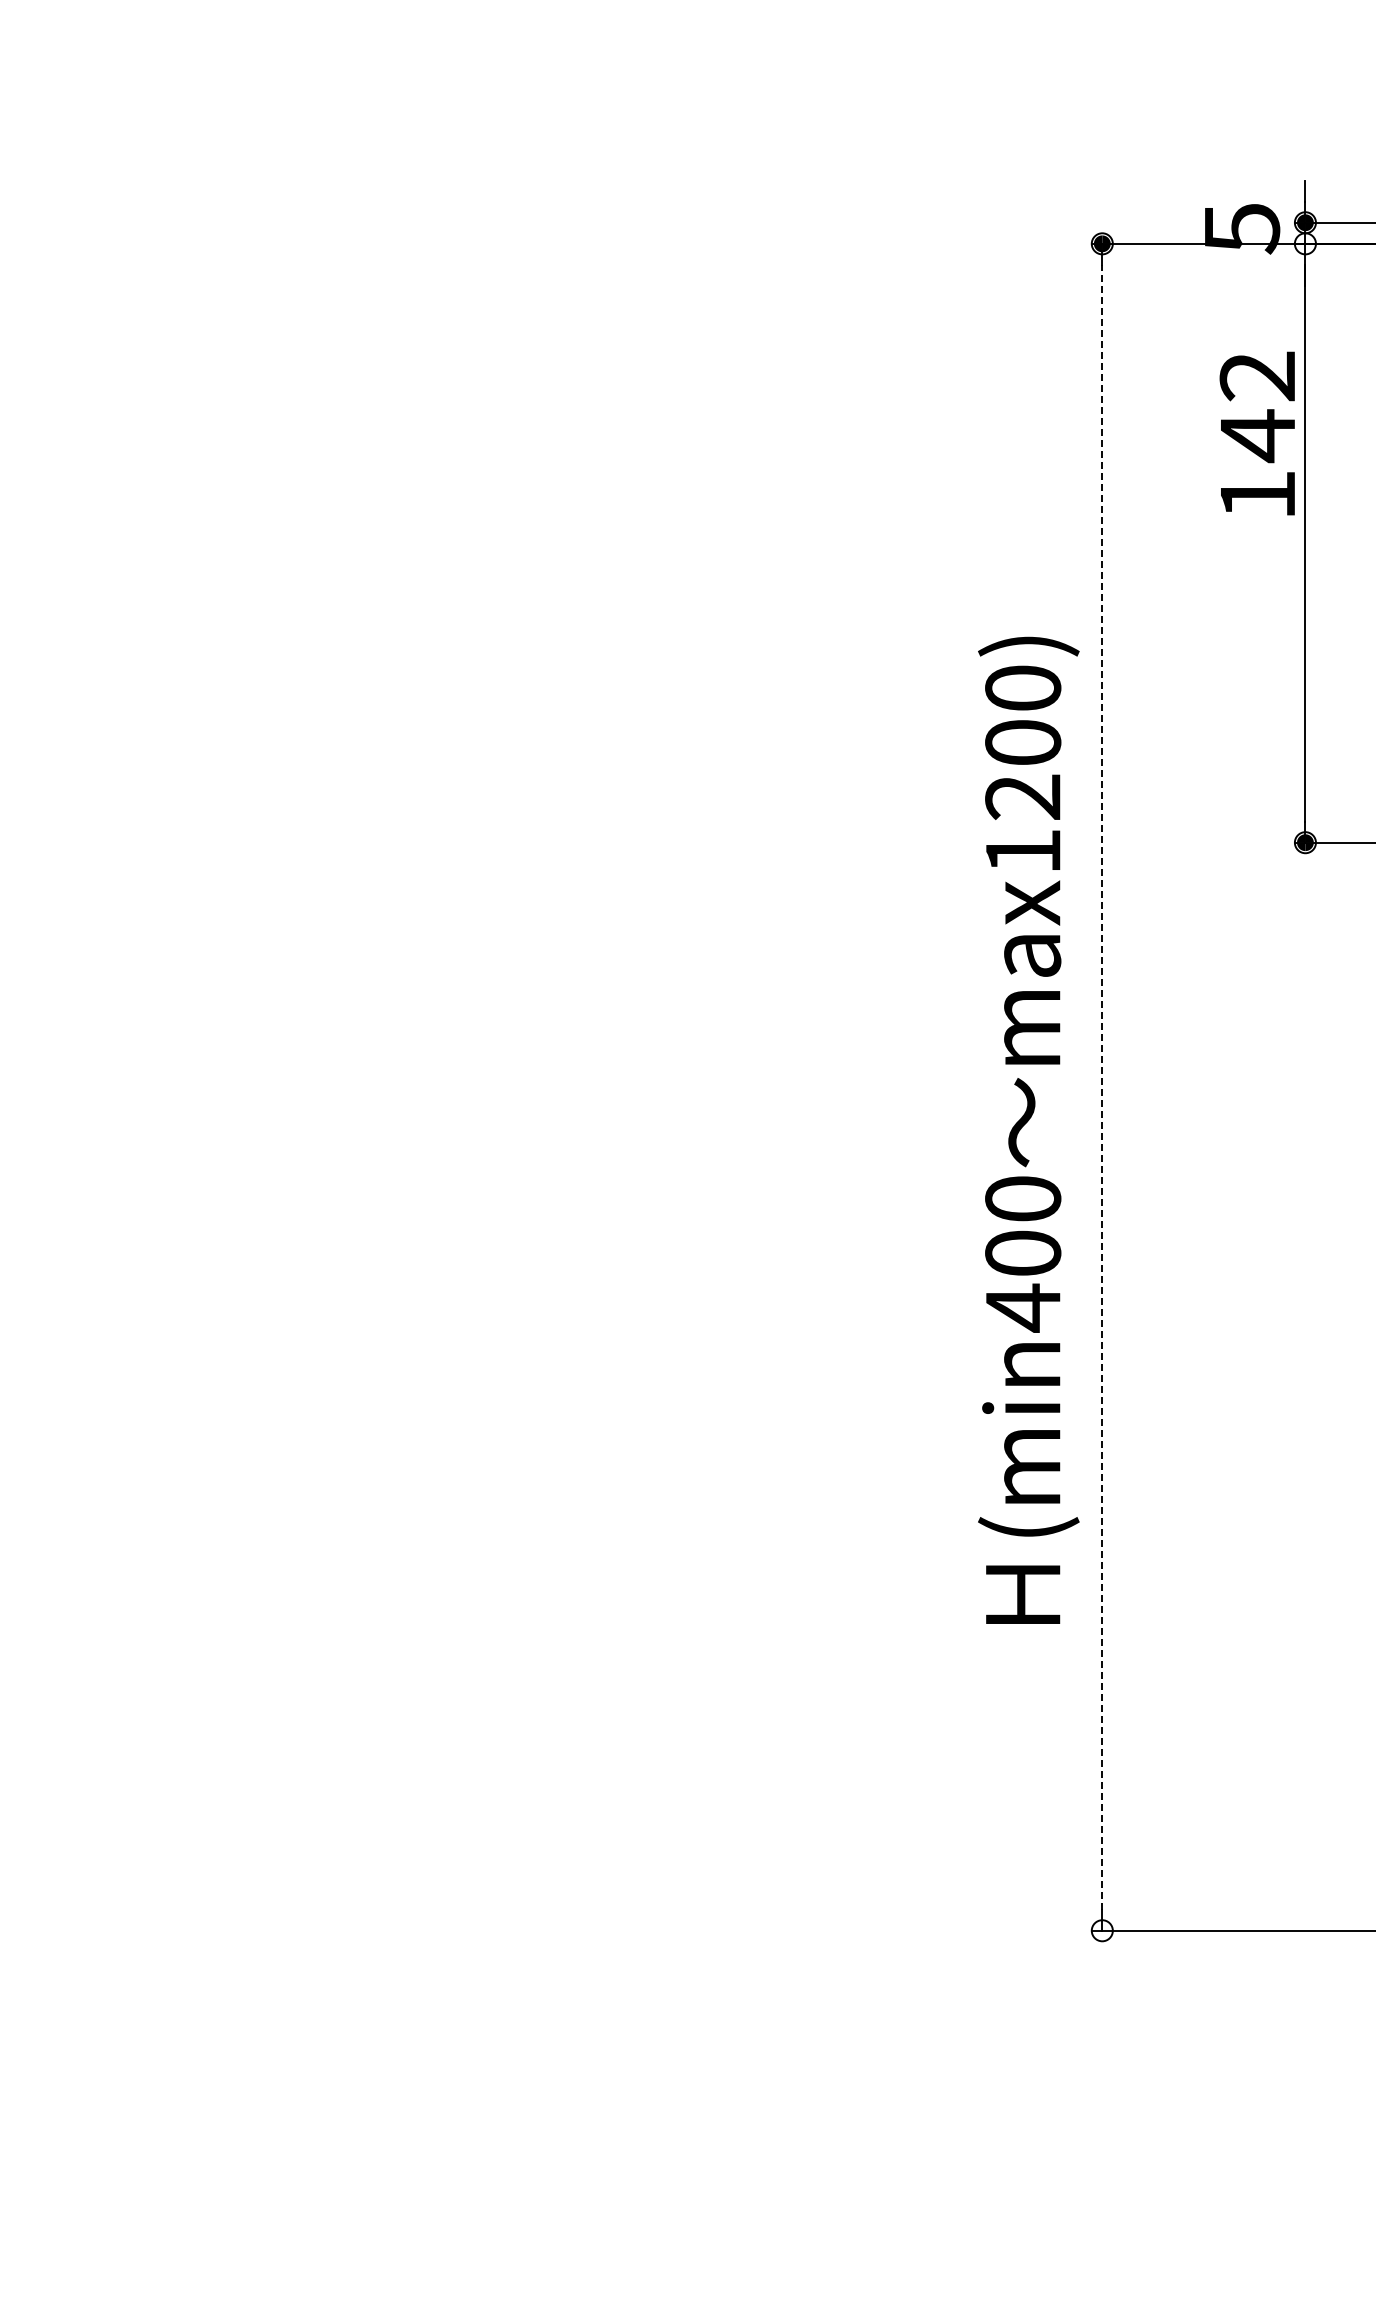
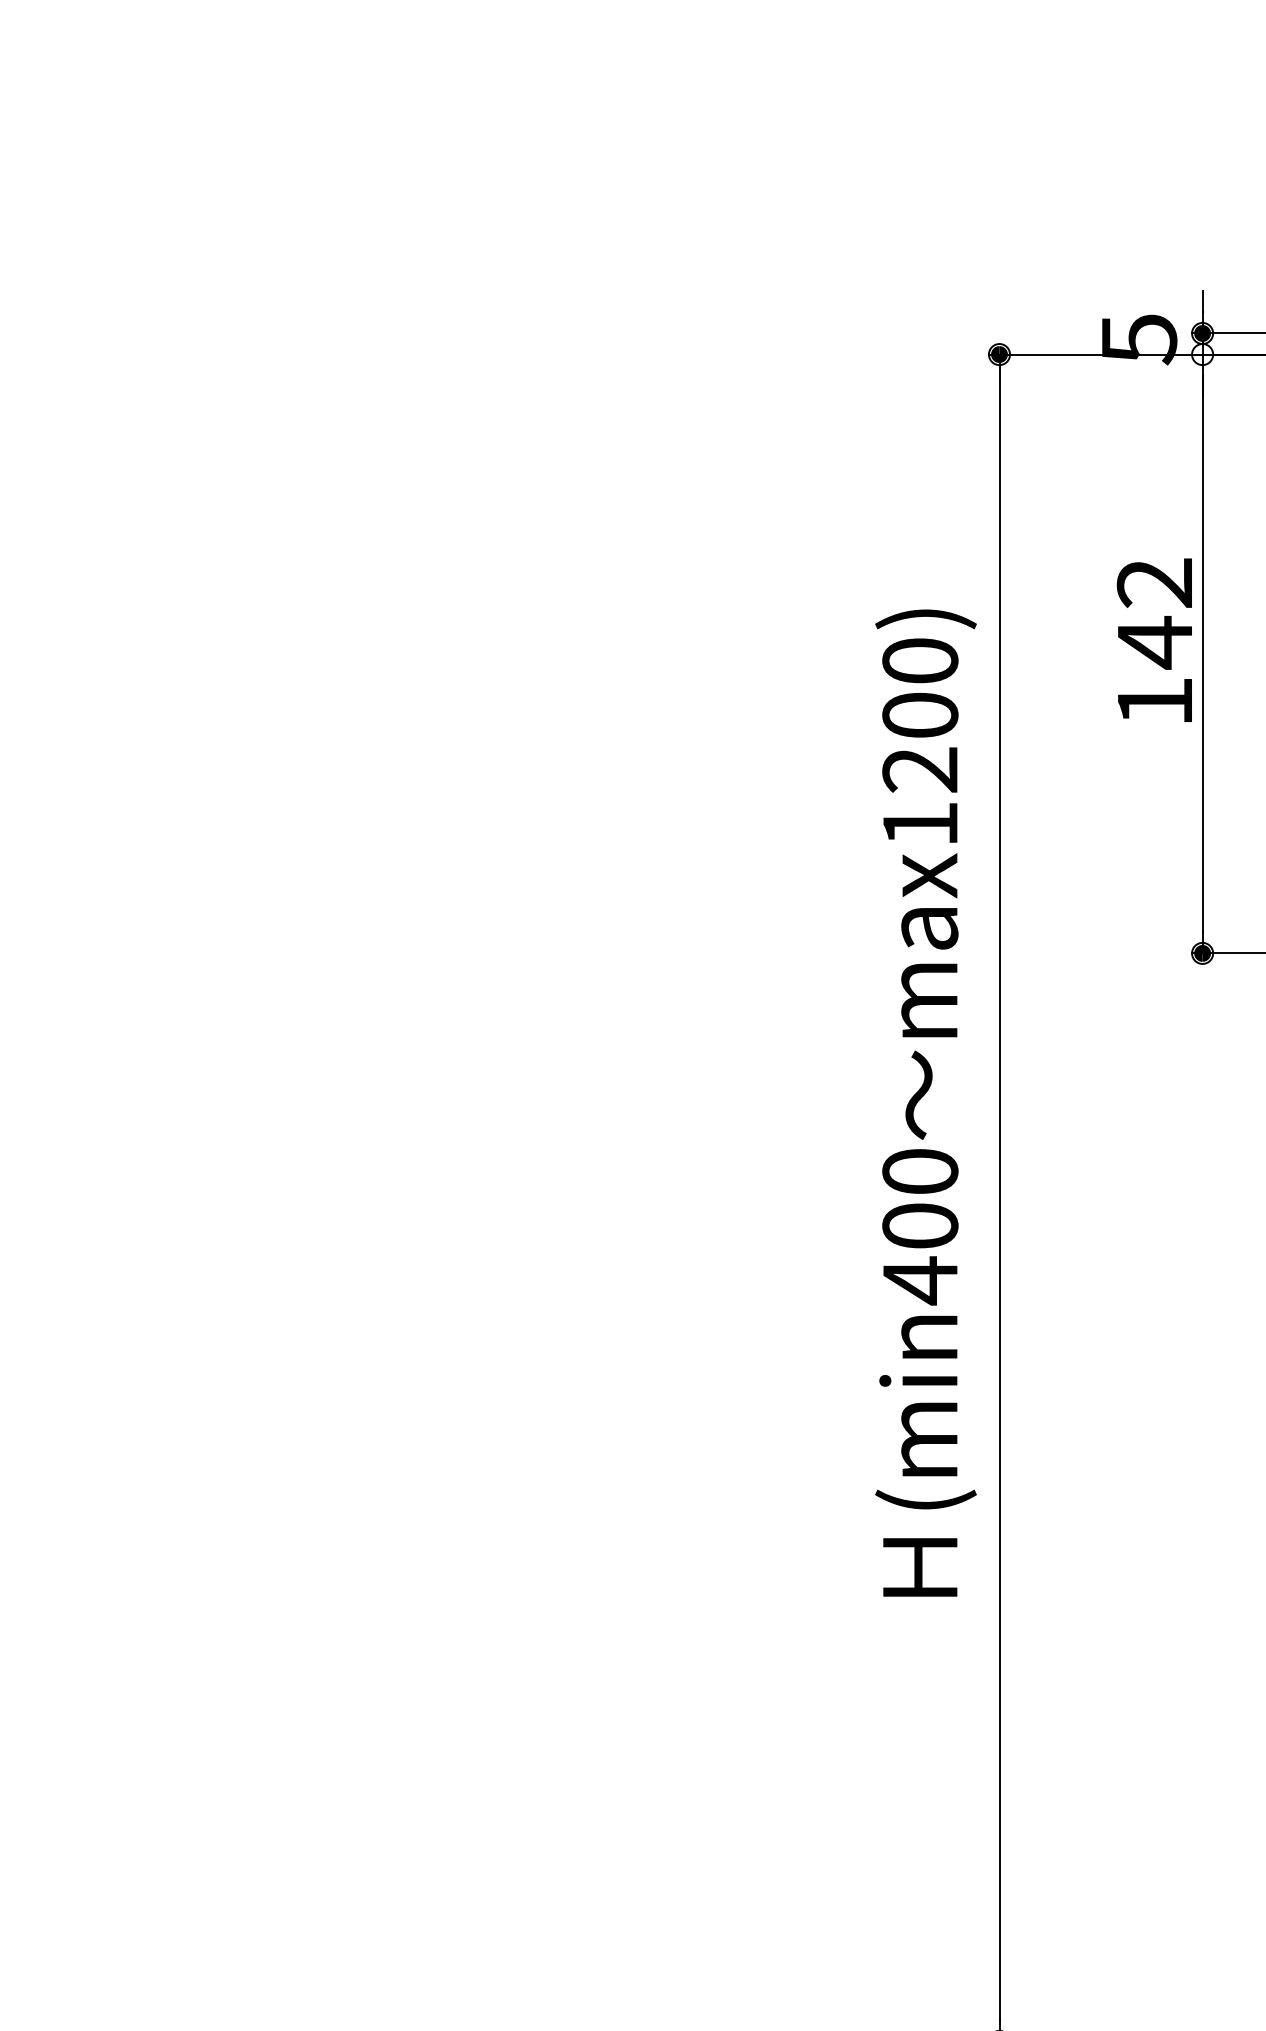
text: (1256, 433) -> (1153, 640), moved
line: (1102, 1086) -> (999, 1197), dashed -> solid
text: (1028, 1129) -> (925, 1102), moved

